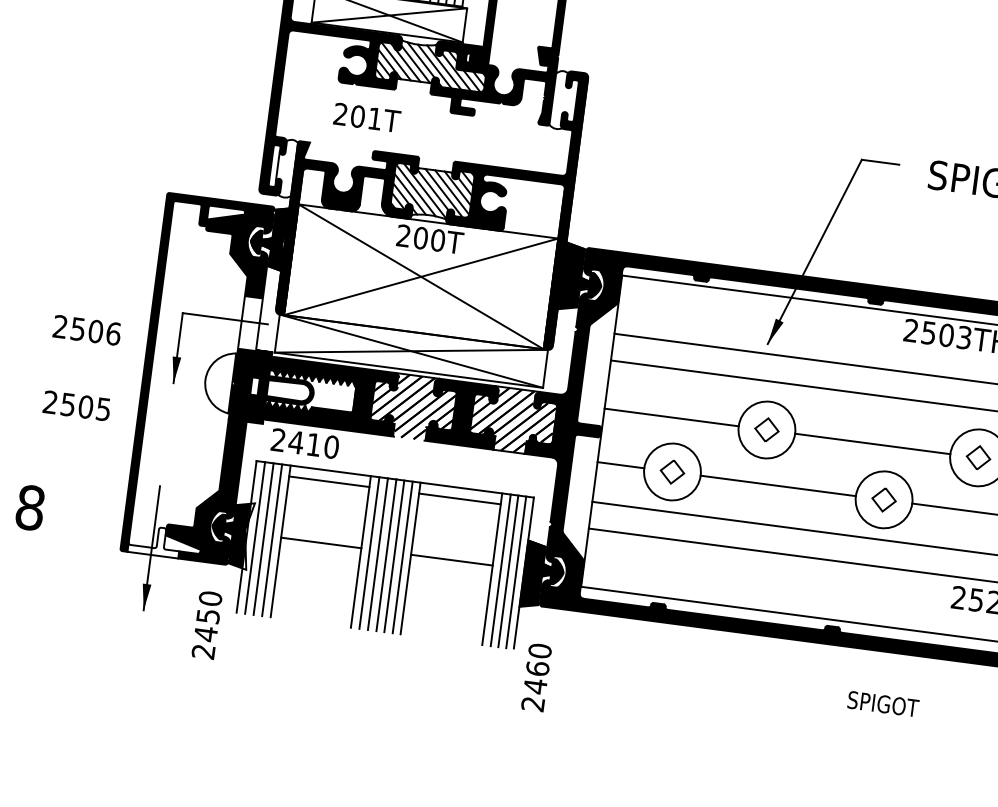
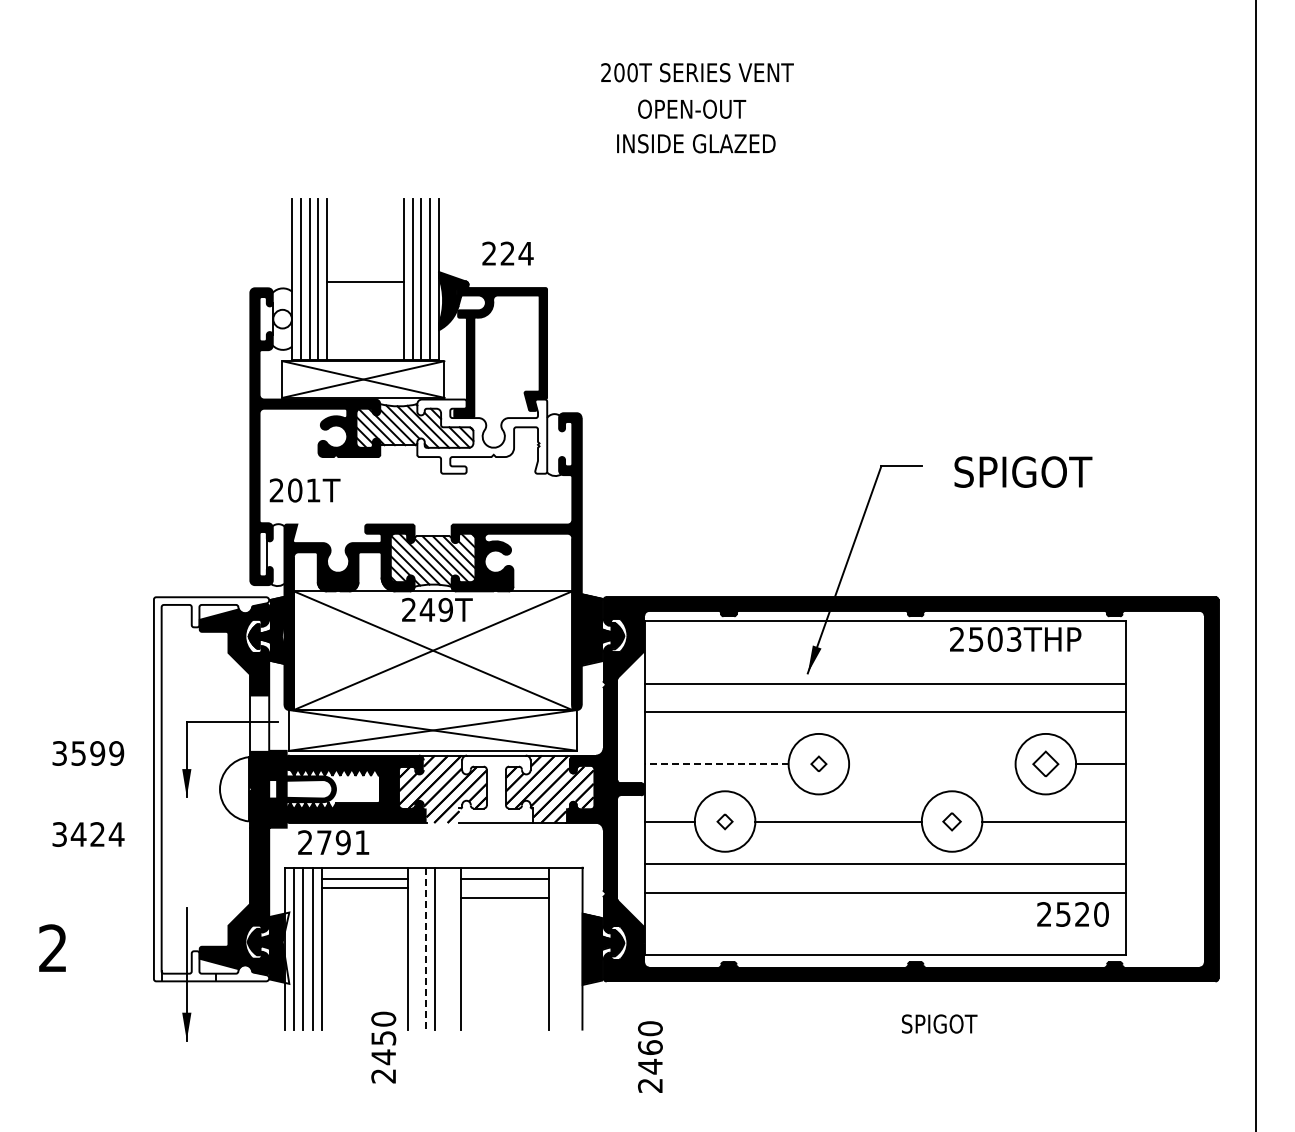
fill: (493, 83) -> (482, 436), removed
text: (366, 117) -> (304, 490), moved
text: (429, 238) -> (436, 609), 200T -> 249T
text: (87, 330) -> (88, 753), 2506 -> 3599
fill: (197, 379) -> (211, 789), removed
text: (77, 405) -> (88, 834), 2505 -> 3424
fill: (463, 413) -> (496, 788), removed
line: (671, 417) -> (716, 764), solid -> dashed
part: (766, 429) -> (818, 763), size x0.6
text: (313, 444) -> (342, 842), 2410 -> 2791
line: (872, 444) -> (932, 764), removed
part: (671, 471) -> (724, 821), size x0.6
part: (883, 499) -> (951, 821), size x0.7
text: (29, 507) -> (52, 948), 8 -> 2
line: (321, 543) -> (364, 888), moved
line: (369, 552) -> (416, 948), removed
fill: (203, 554) -> (242, 973), removed
line: (378, 554) -> (426, 949), solid -> dashed
line: (394, 555) -> (443, 948), removed
line: (402, 556) -> (452, 948), removed
line: (451, 560) -> (504, 898), moved
line: (500, 569) -> (557, 948), removed
line: (508, 570) -> (565, 948), removed
line: (516, 571) -> (574, 948), removed
text: (206, 625) -> (383, 1047), moved
text: (536, 676) -> (650, 1056), moved
text: (883, 703) -> (939, 1023), moved

